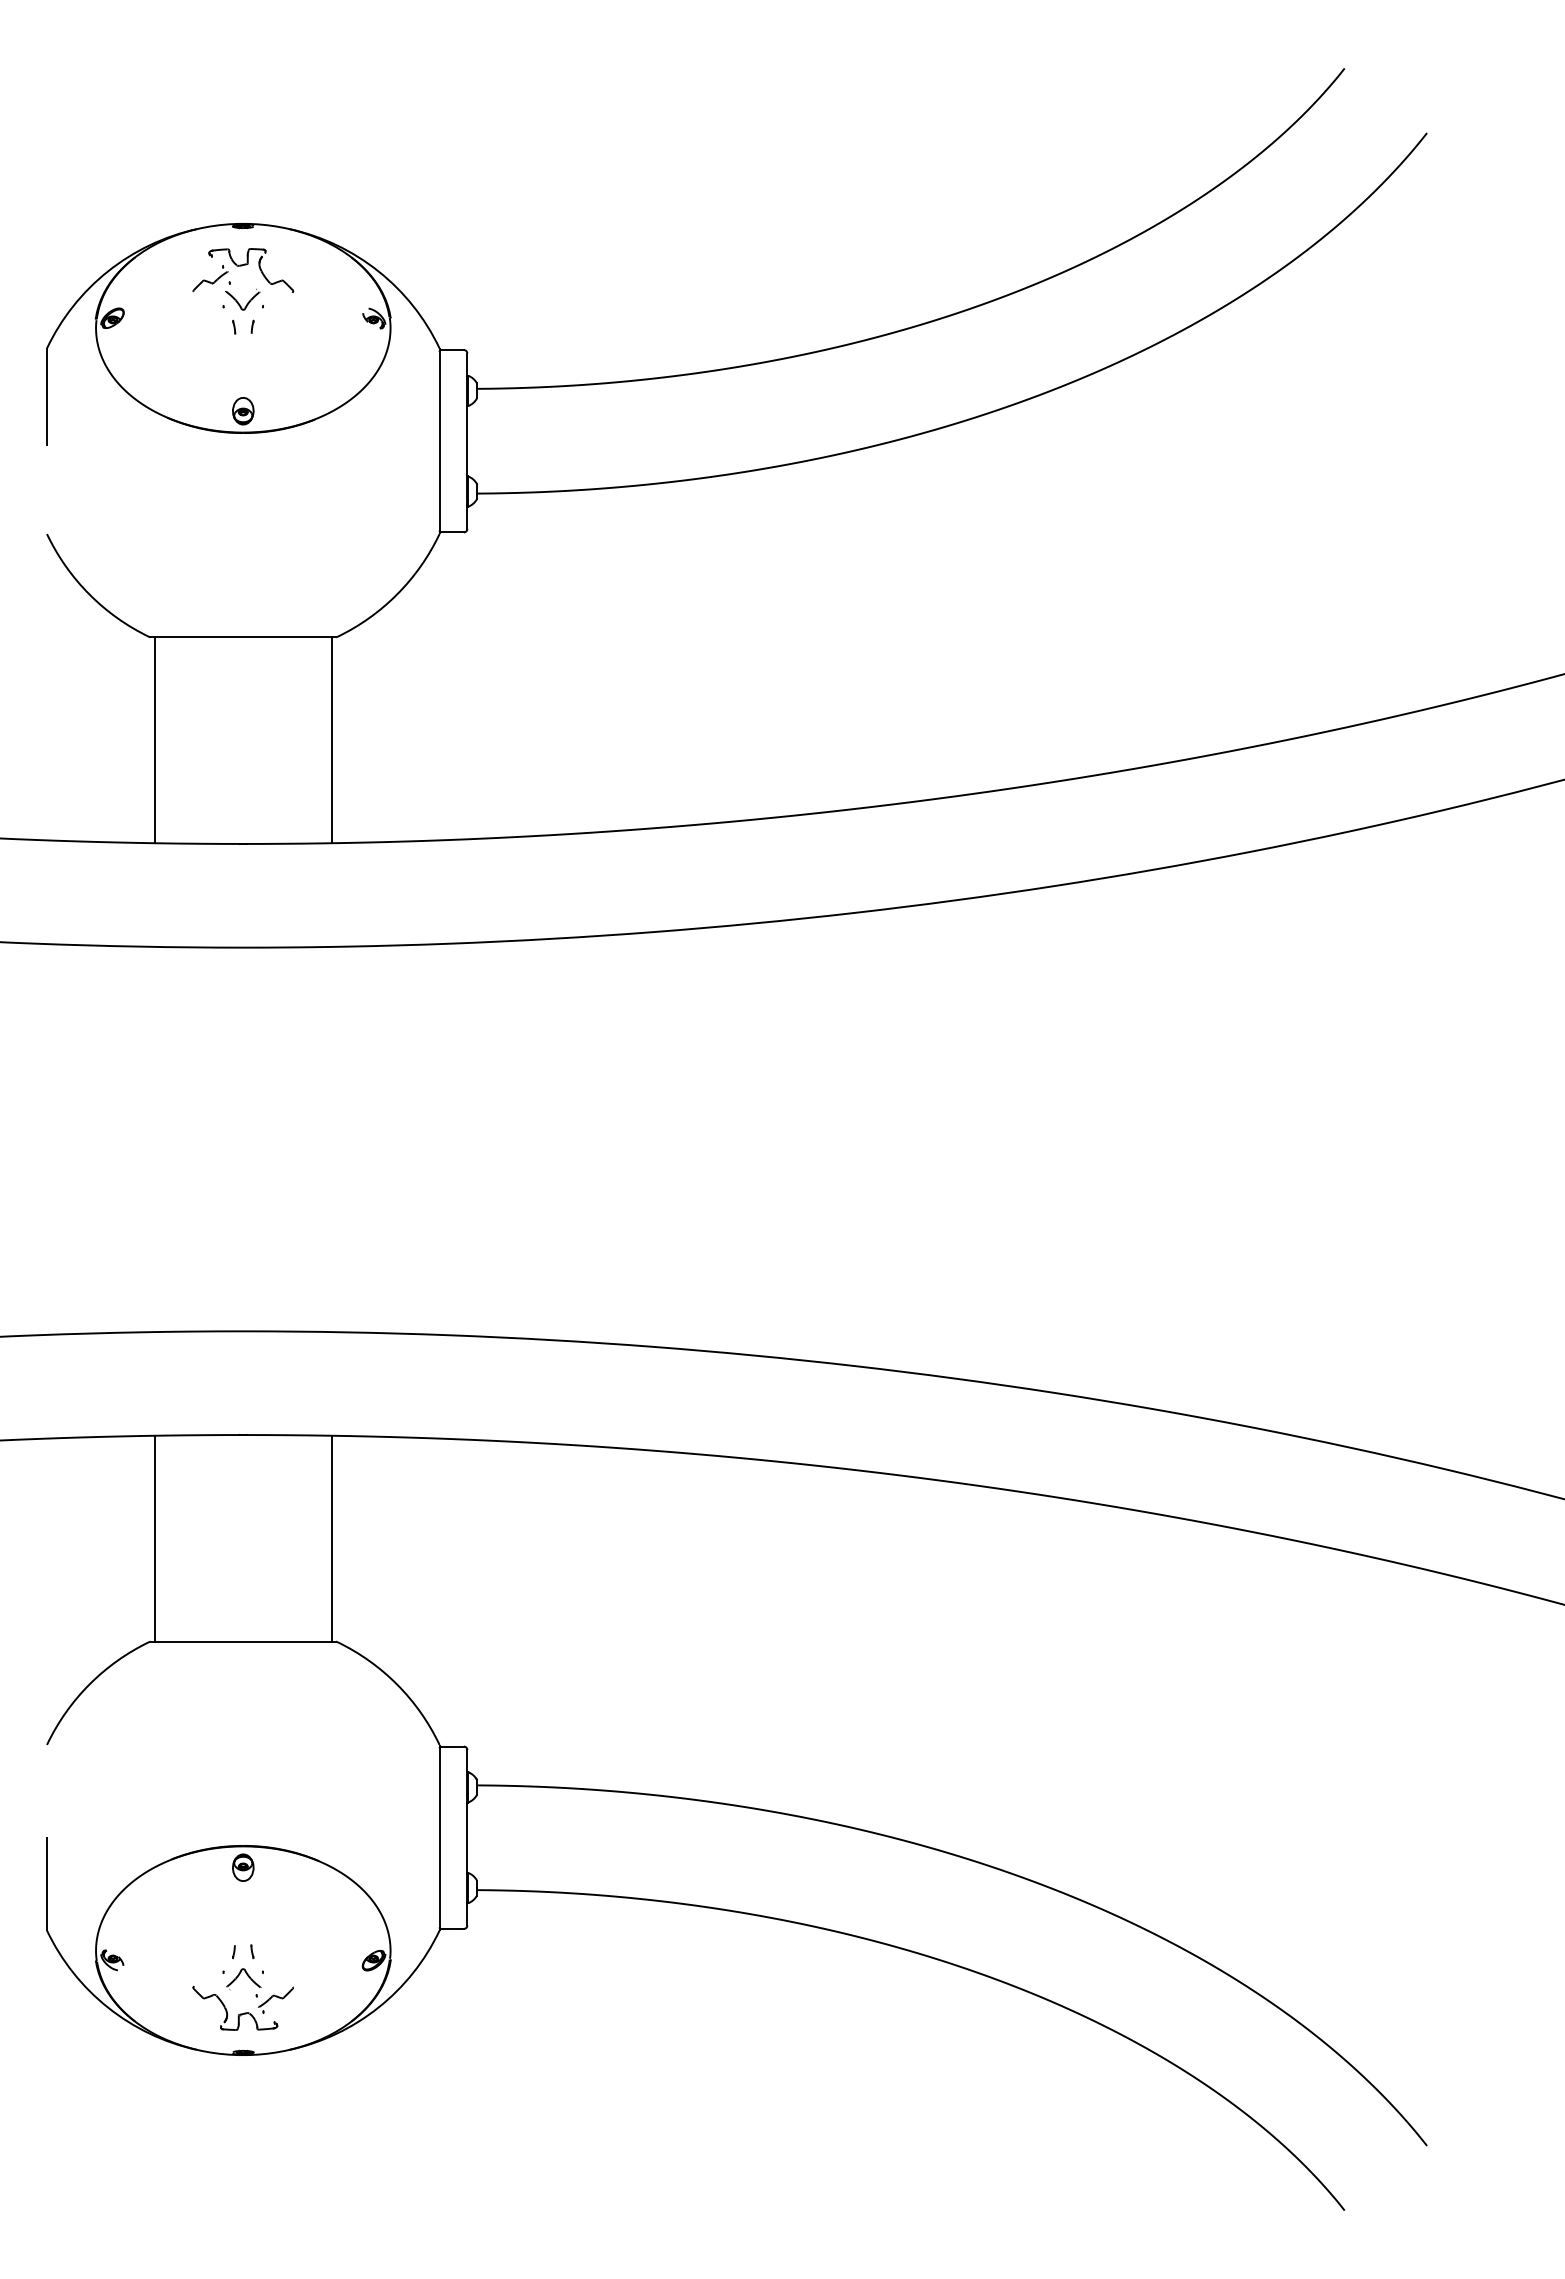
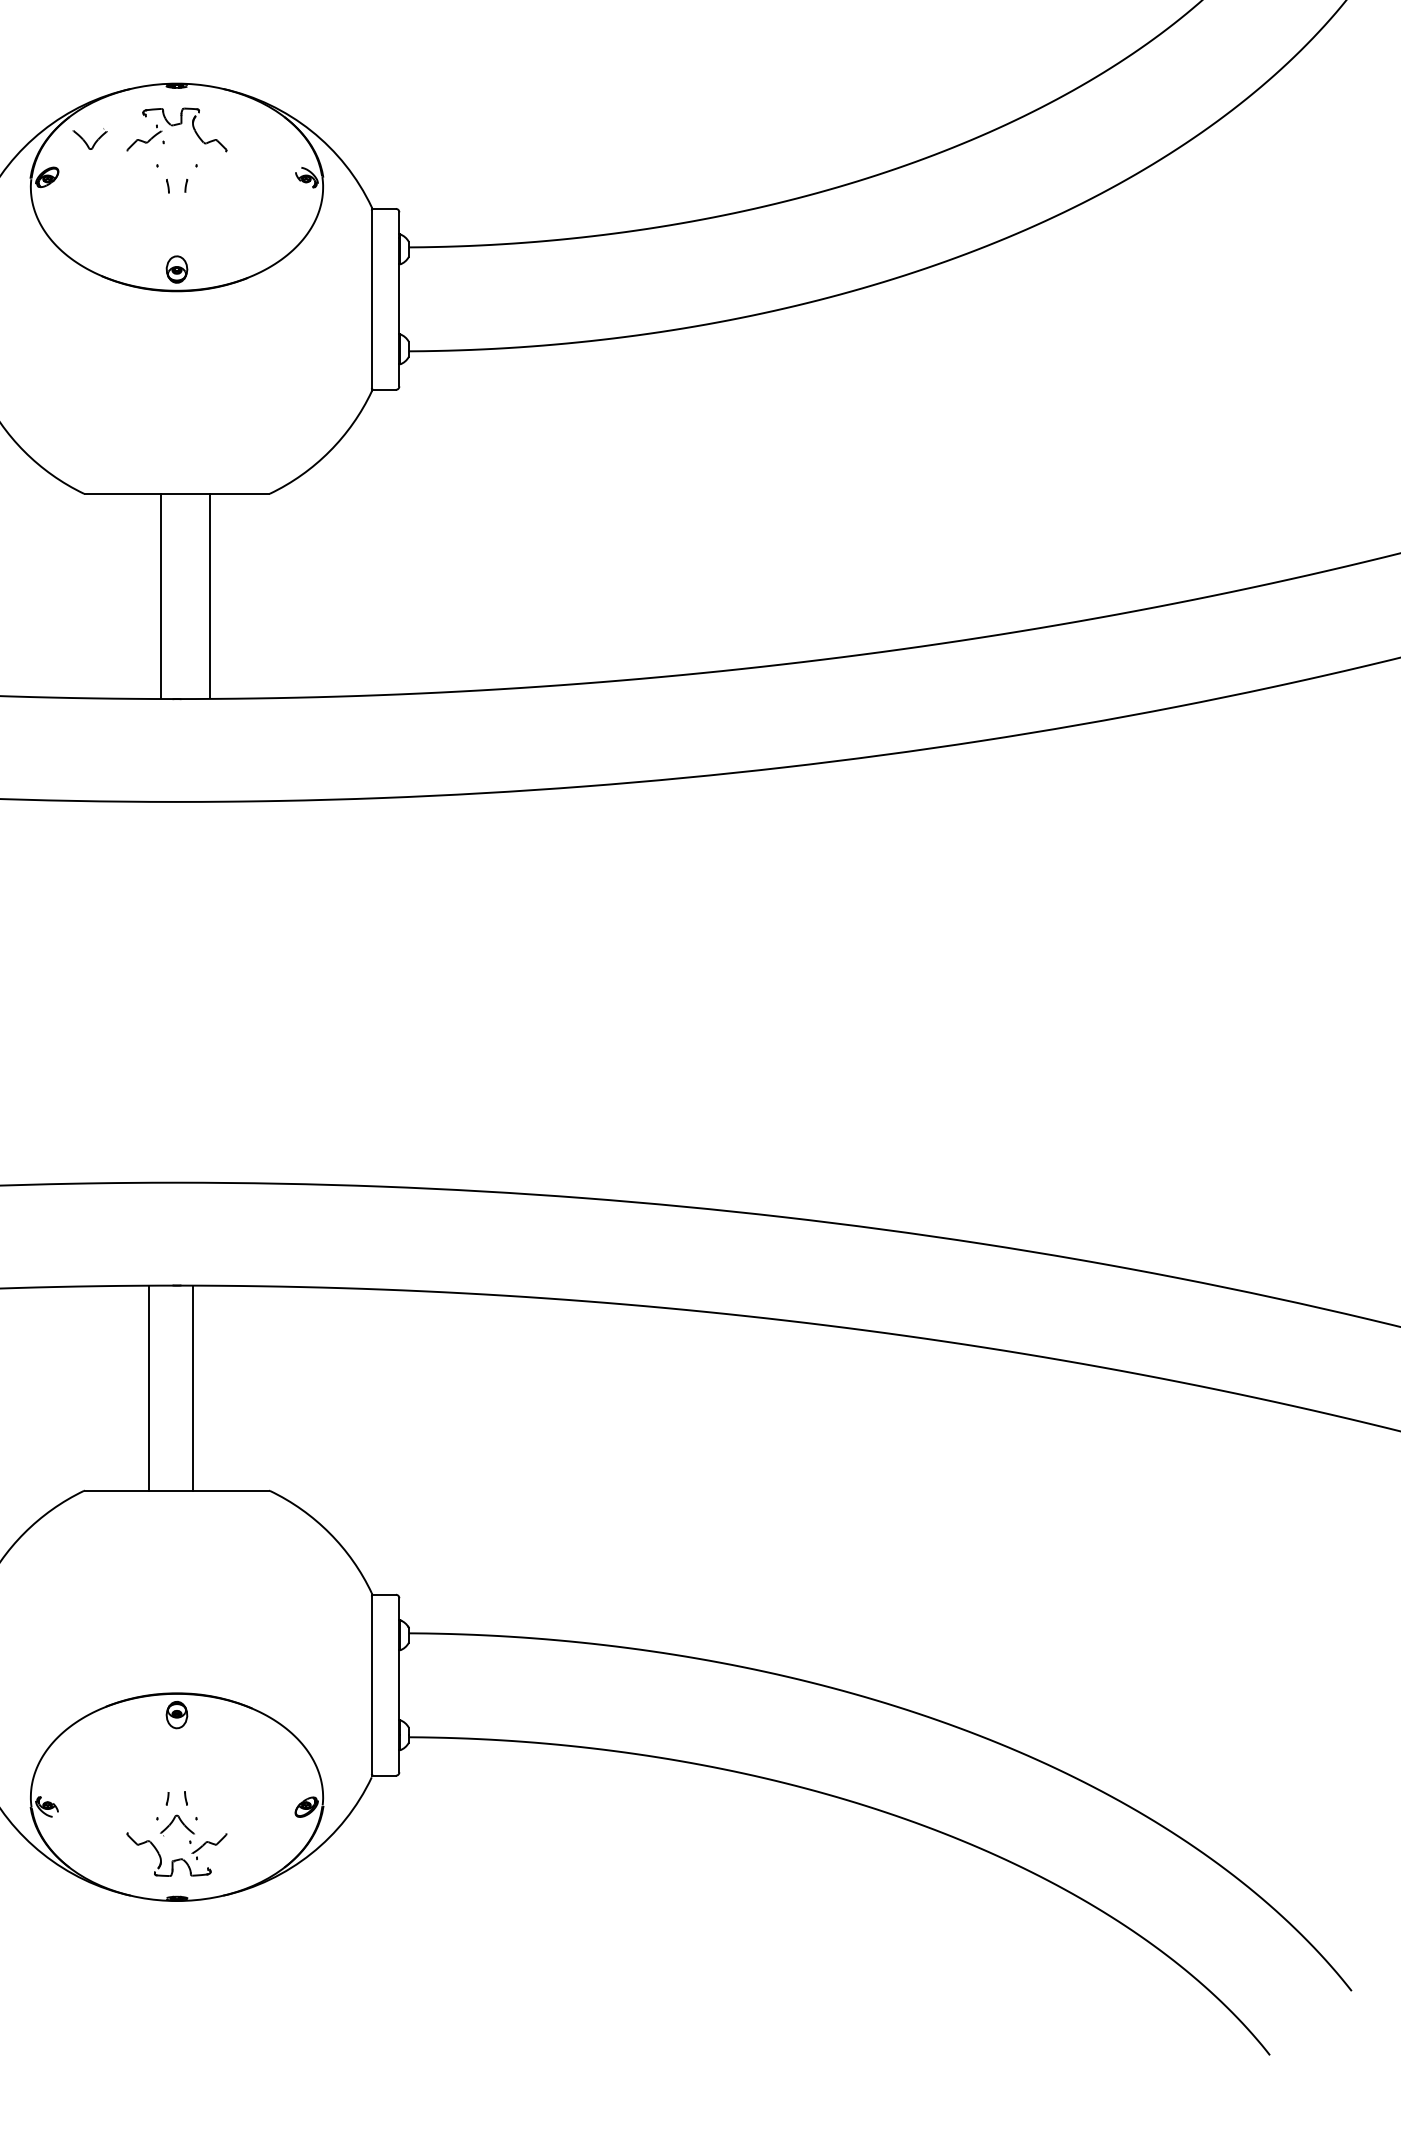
part: (242, 299) -> (89, 138), moved
line: (155, 740) -> (161, 596), moved
line: (331, 740) -> (209, 596), moved
line: (155, 1538) -> (149, 1388), moved
line: (331, 1538) -> (193, 1388), moved

